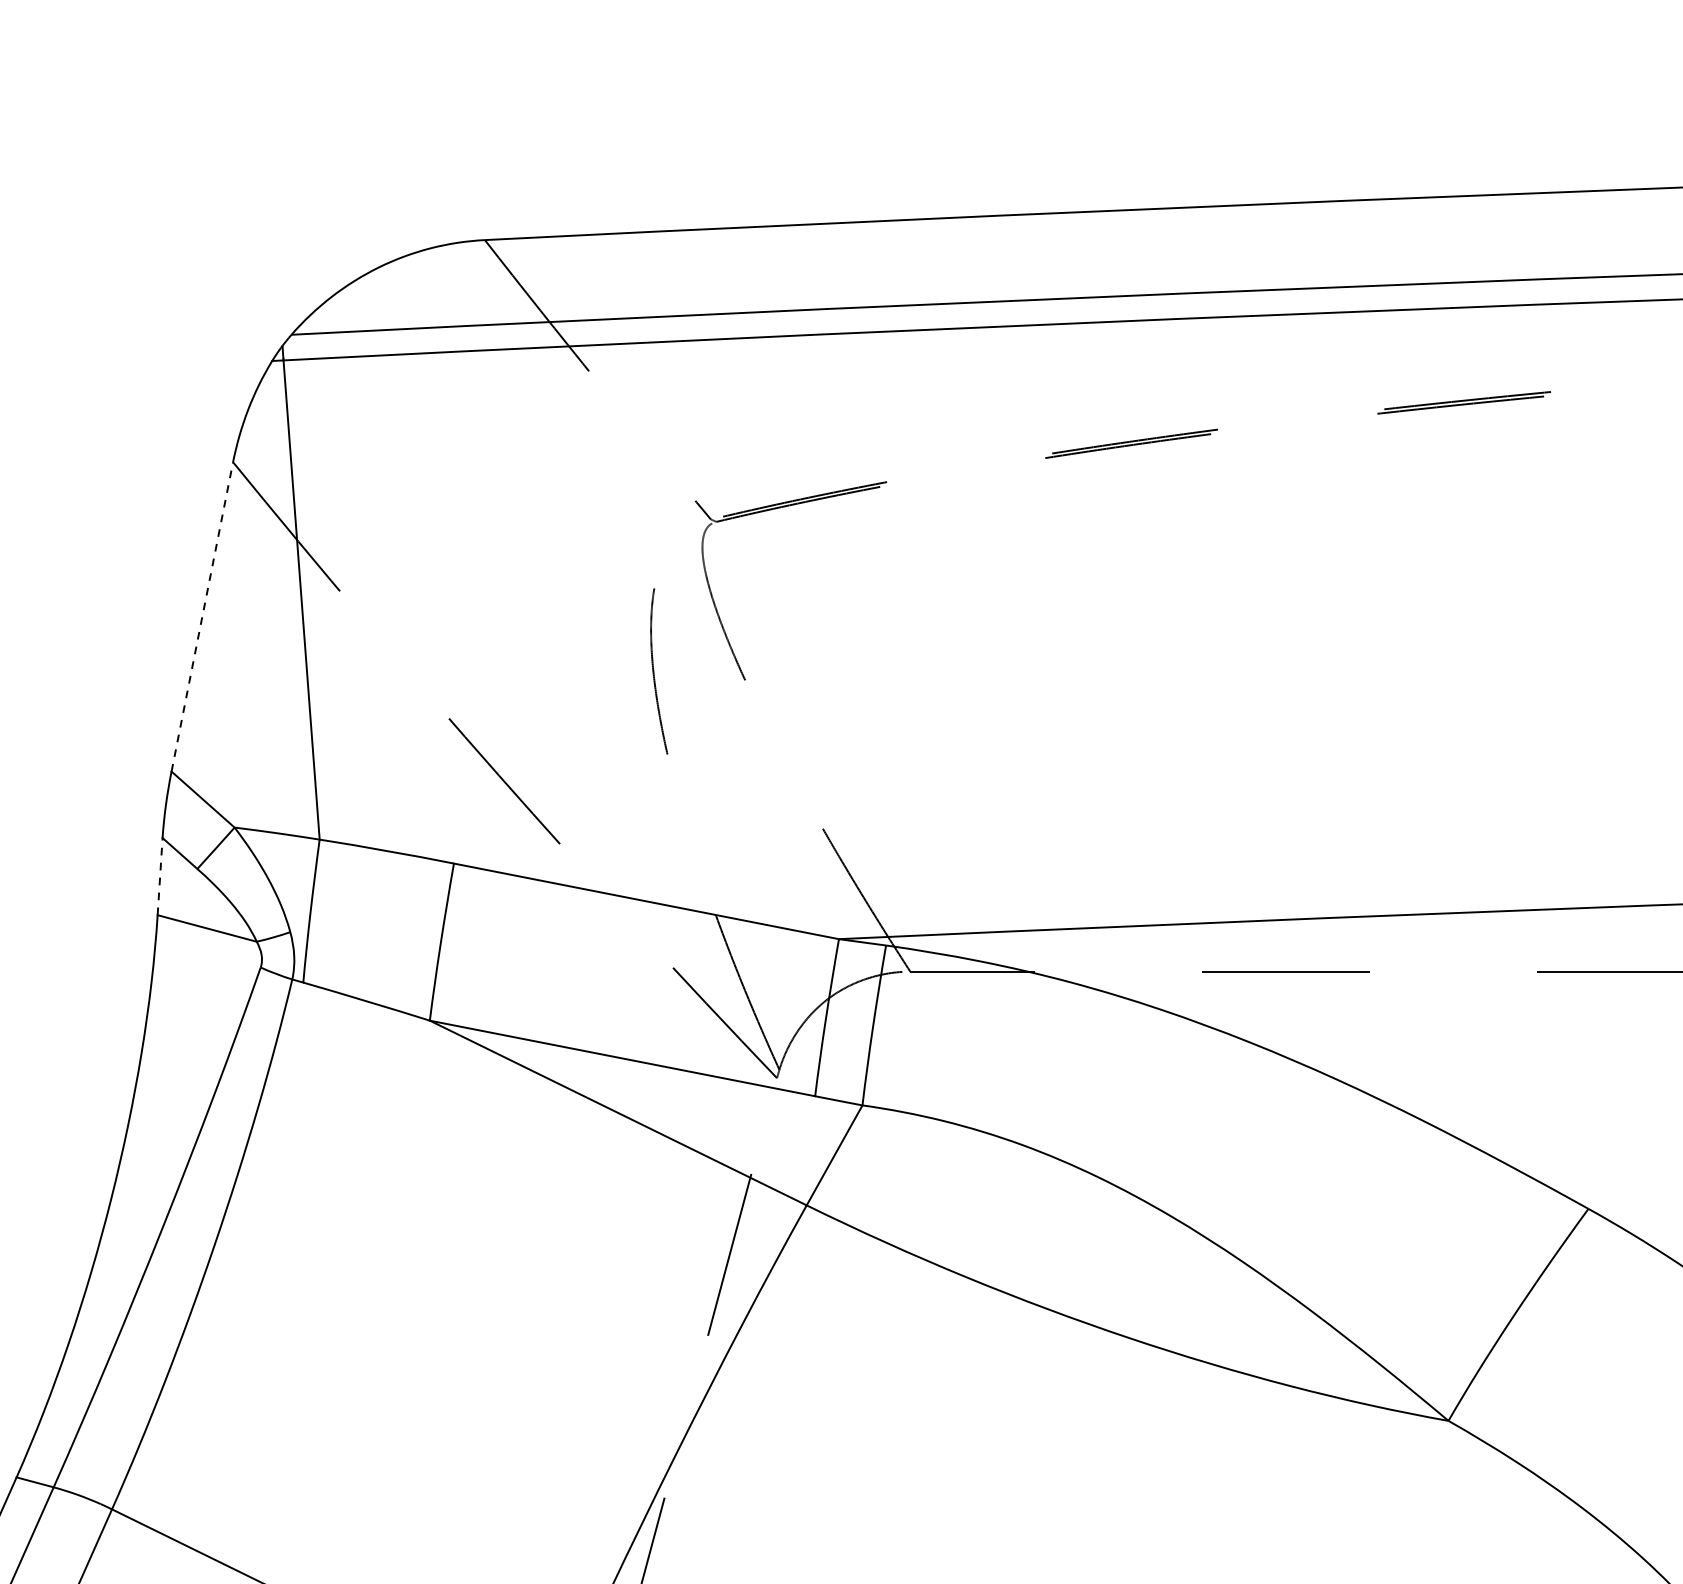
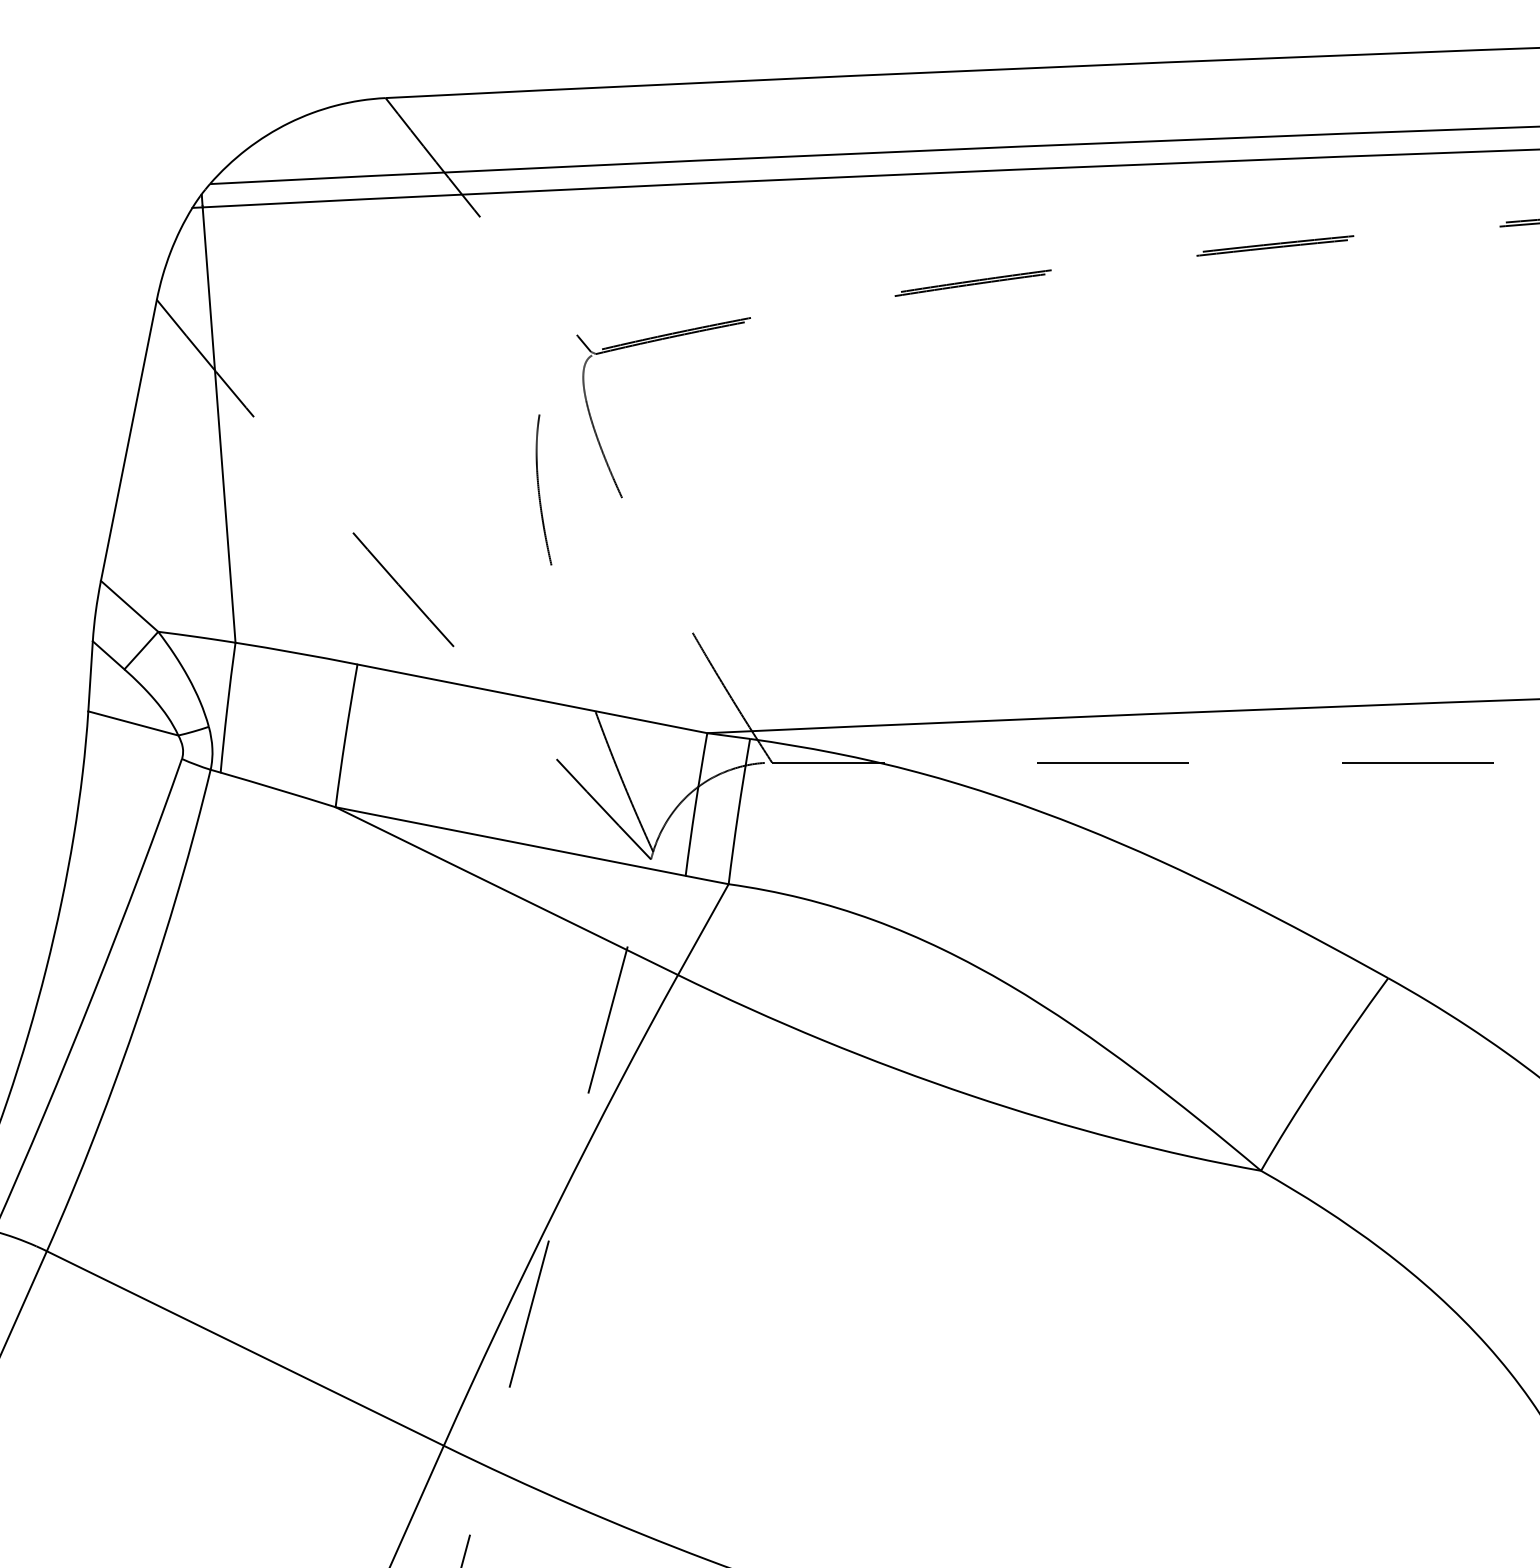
line: (202, 615) -> (129, 439), dashed -> solid
line: (160, 875) -> (90, 675), dashed -> solid

